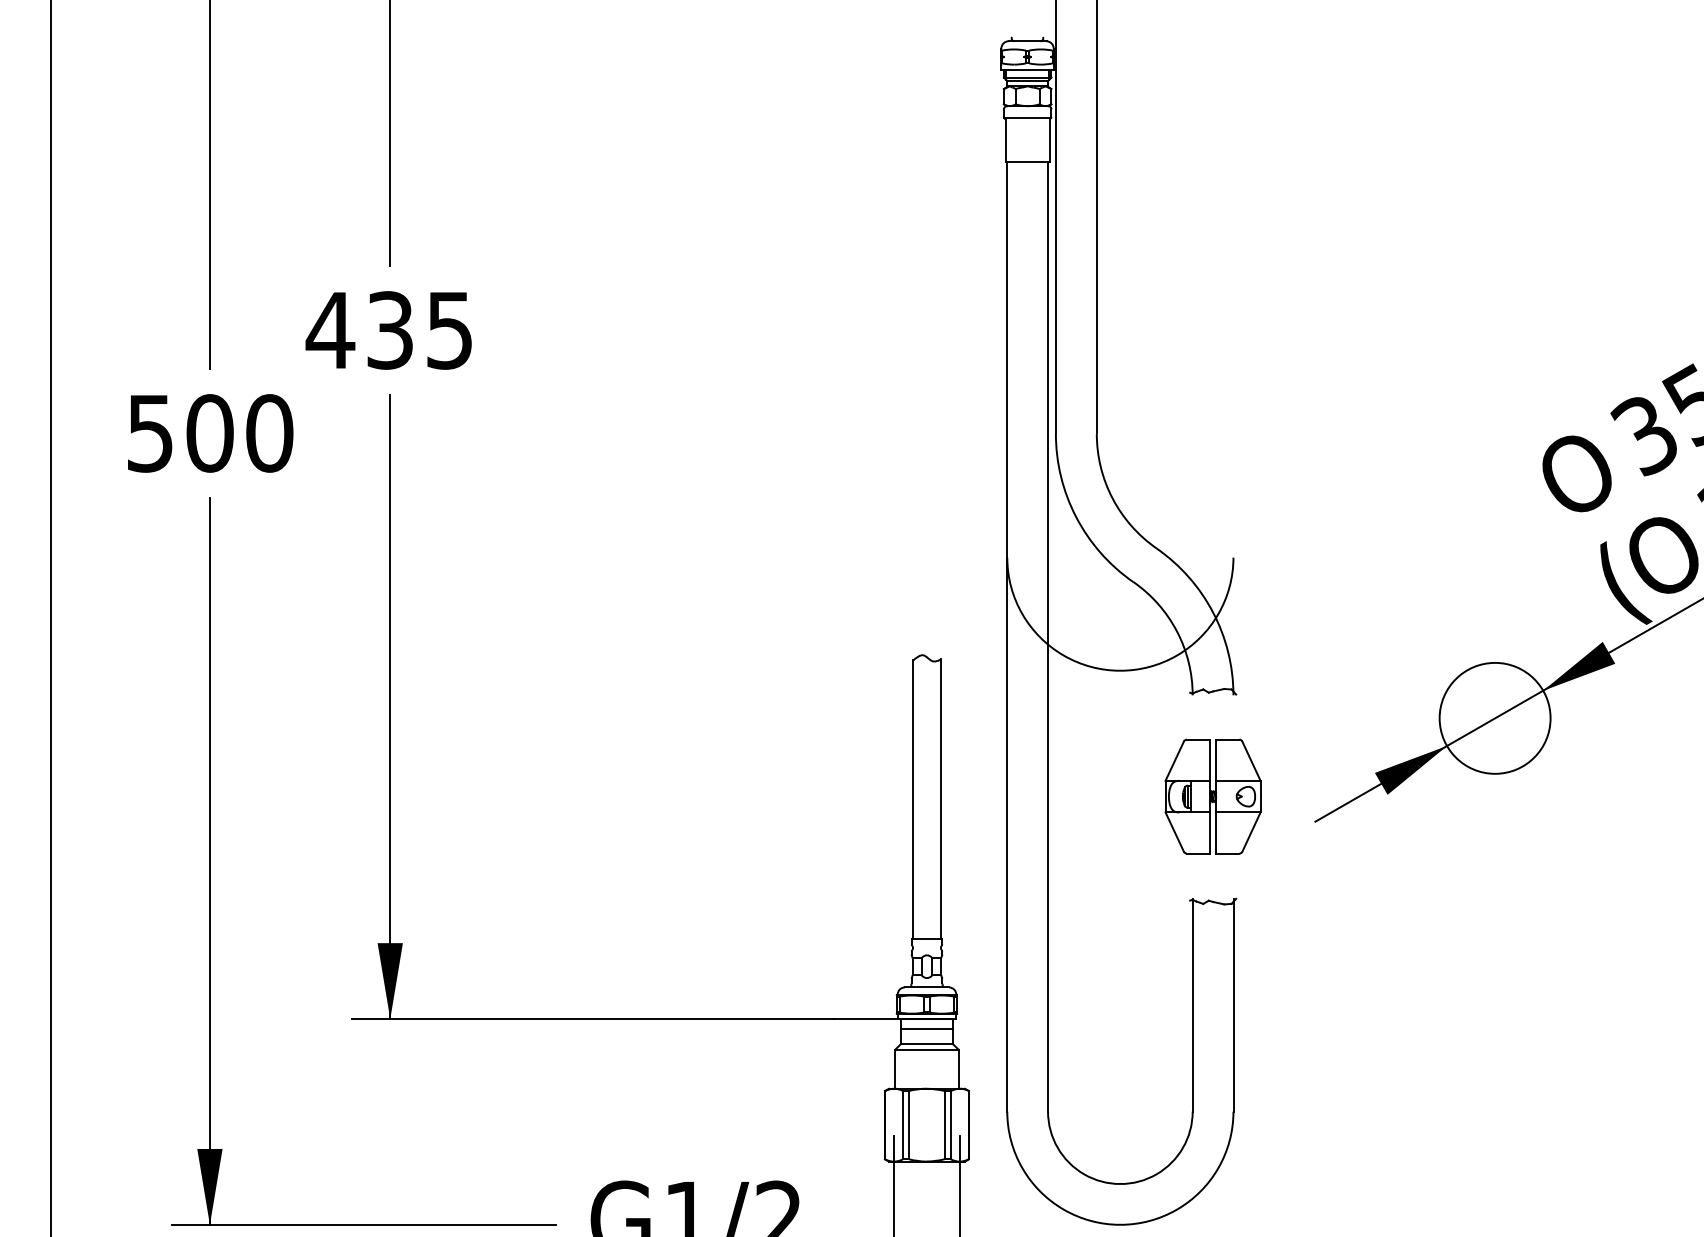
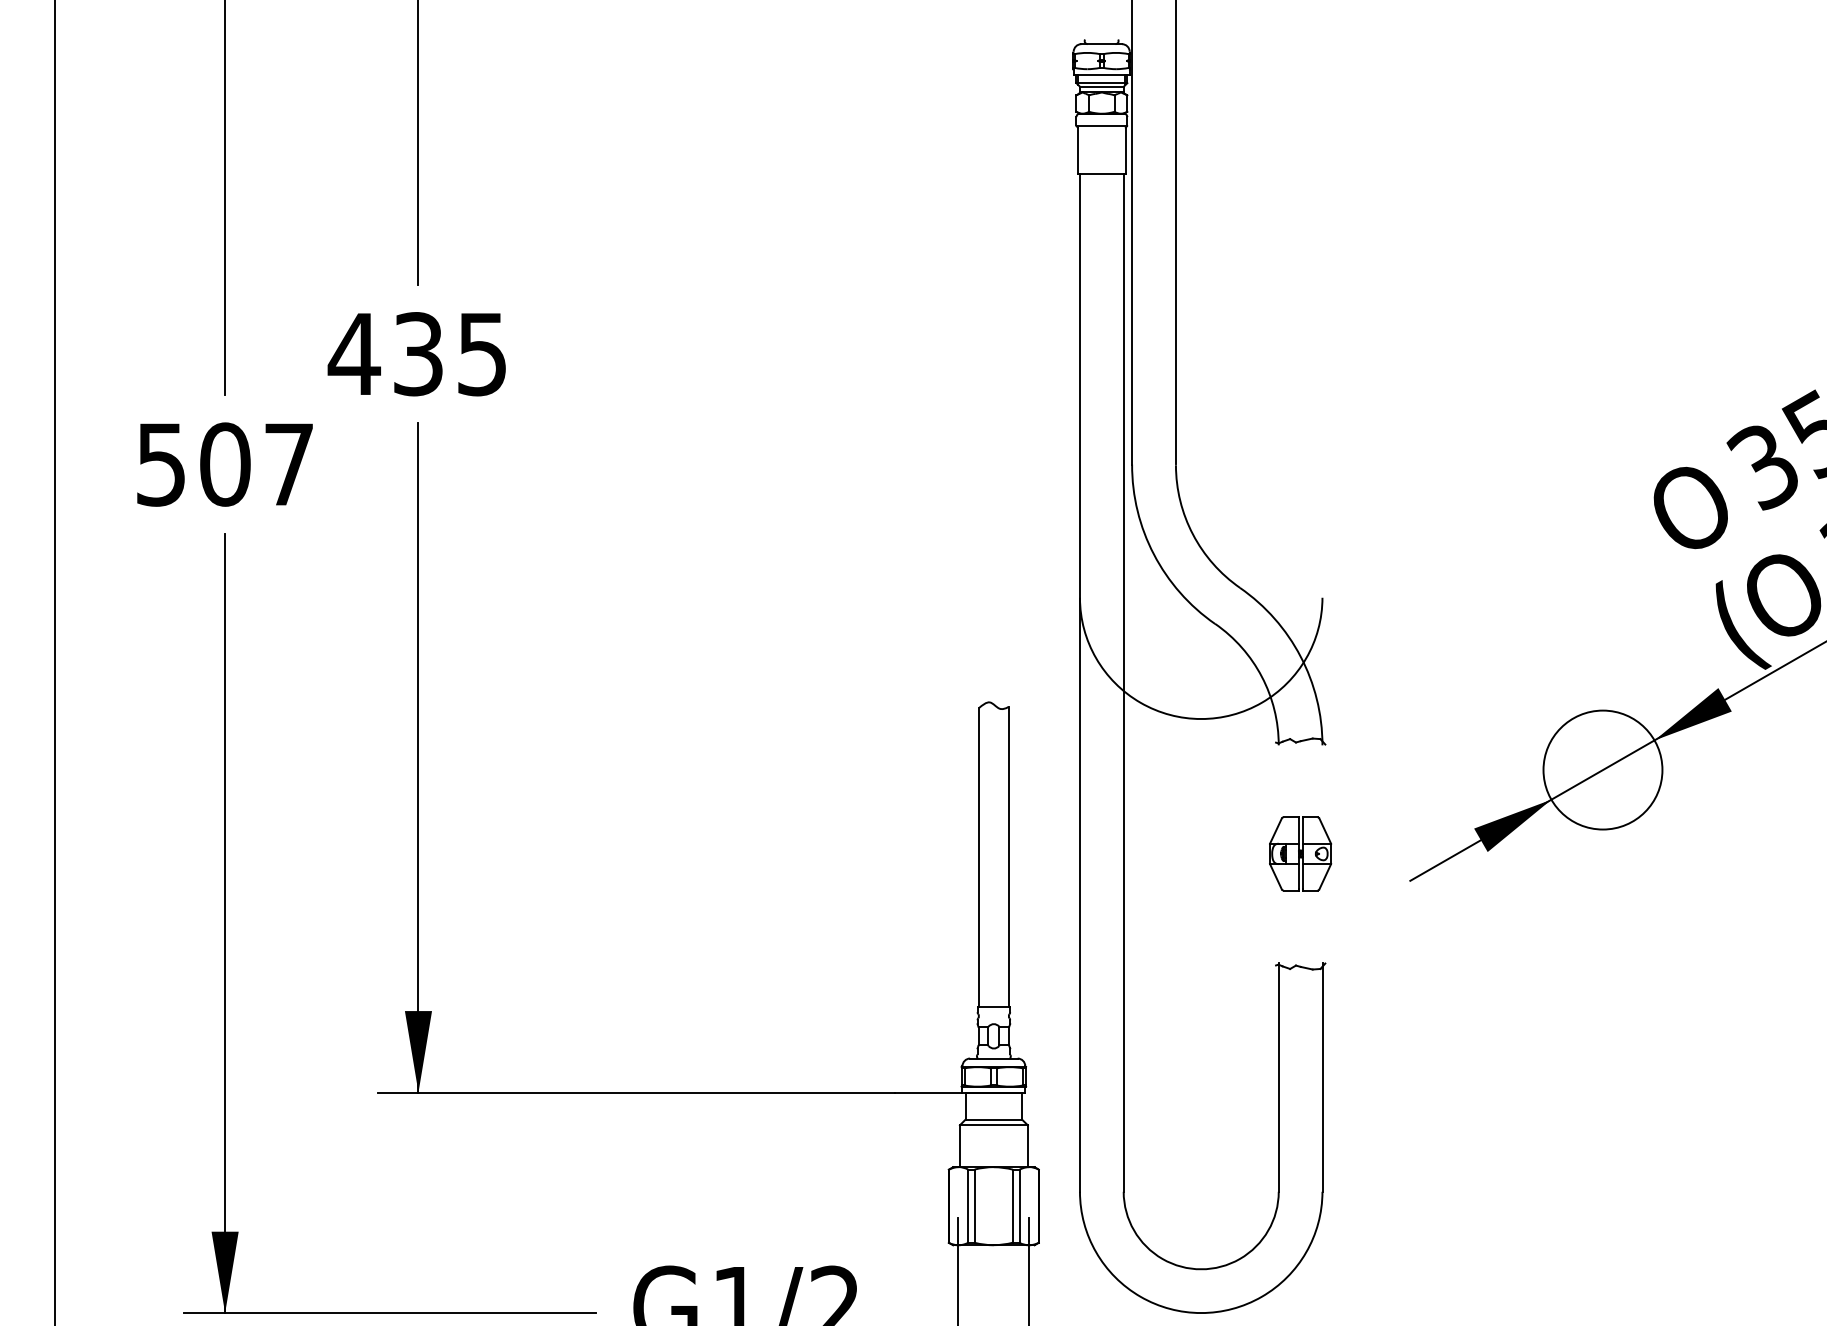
text: (269, 433) -> (289, 464), 500 -> 507
part: (1212, 796) -> (1299, 853), size x0.6
line: (926, 1028) -> (993, 1102), removed

